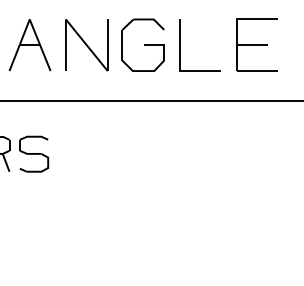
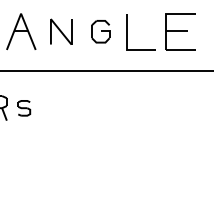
part: (142, 44) -> (100, 31), size x0.6
part: (86, 45) -> (60, 31), size x0.7
part: (34, 153) -> (24, 107), size x0.6

